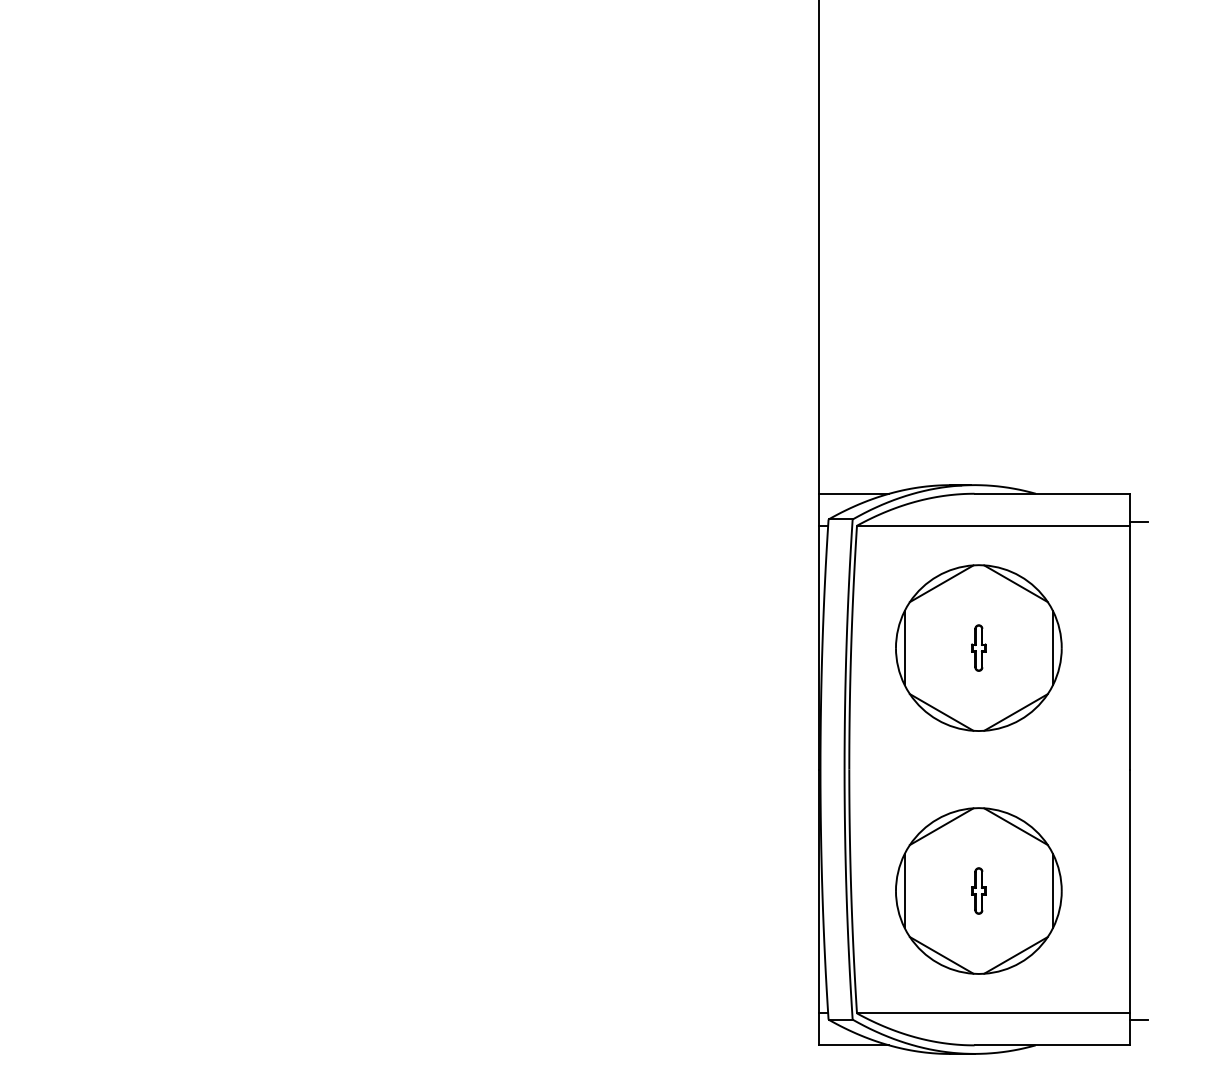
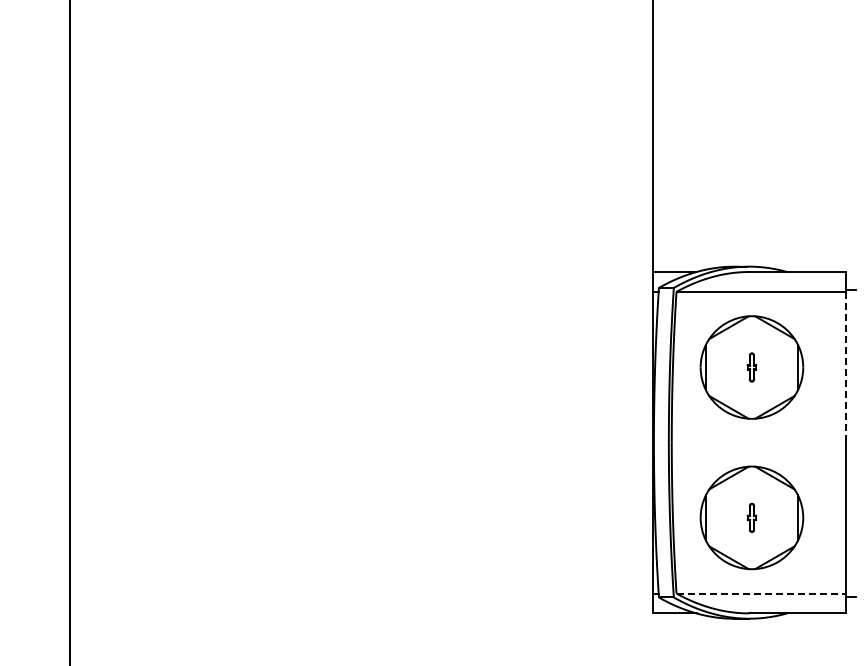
line: (1130, 648) -> (845, 367), solid -> dashed
line: (994, 1013) -> (761, 593), solid -> dashed

